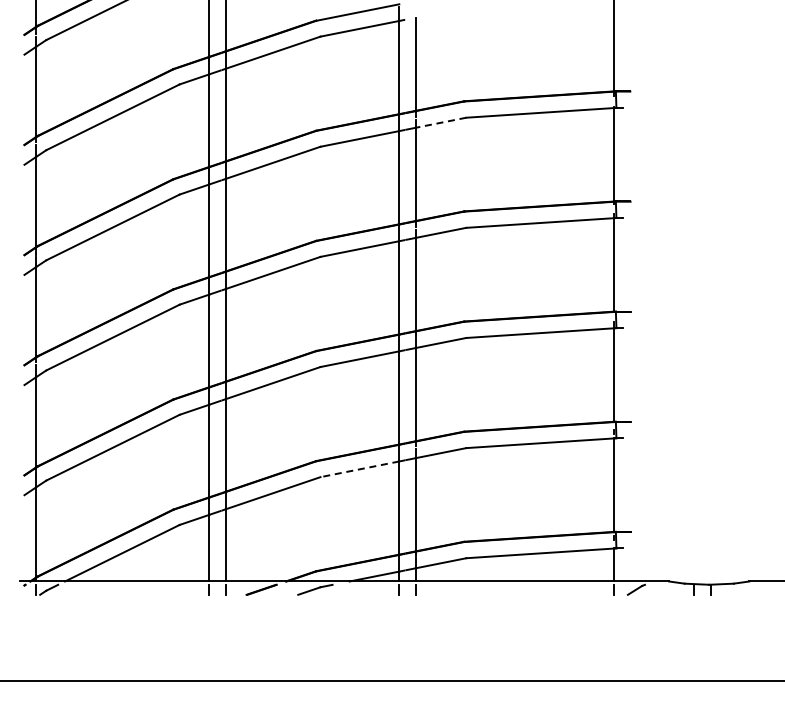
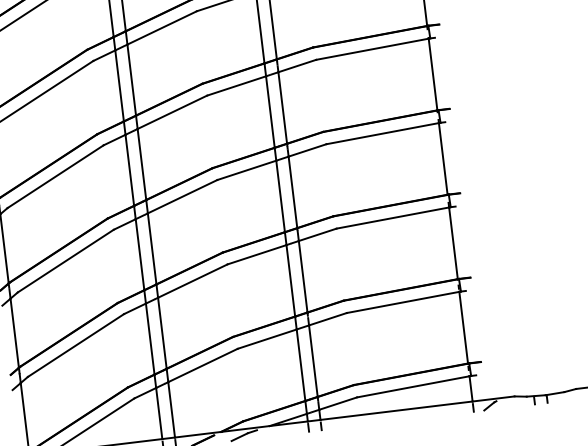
line: (441, 122) -> (297, 65), dashed -> solid
line: (359, 469) -> (266, 339), dashed -> solid

